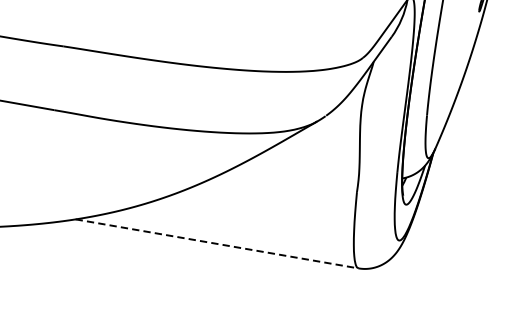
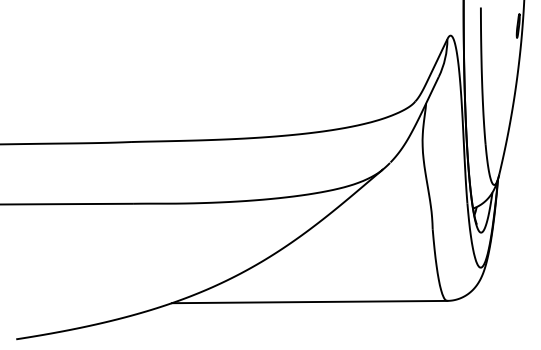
line: (216, 244) -> (309, 302), dashed -> solid

